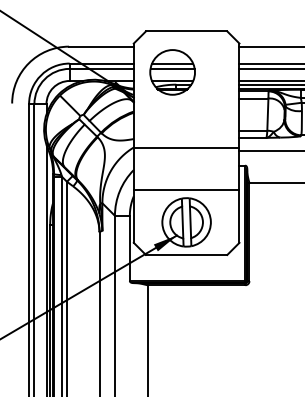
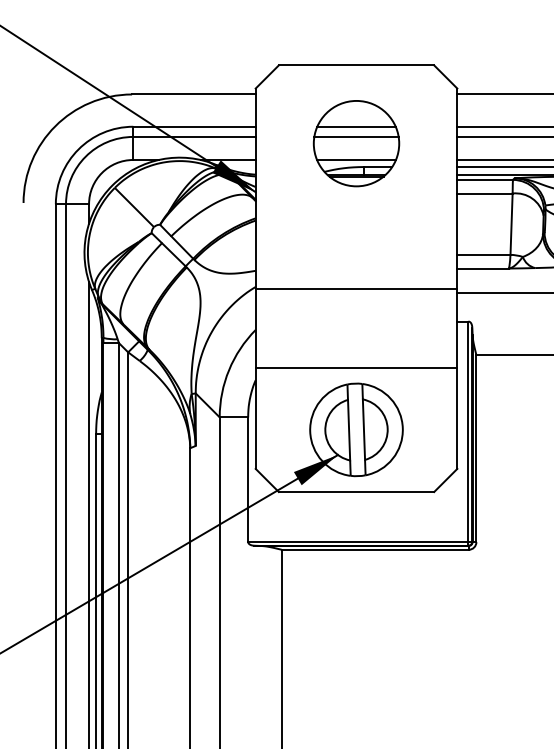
part: (172, 72) -> (356, 143), moved

